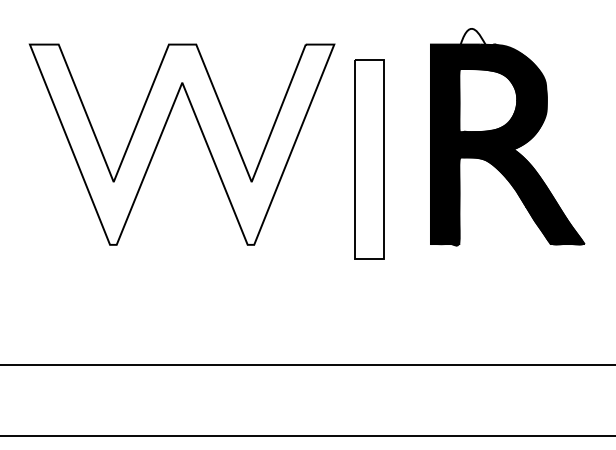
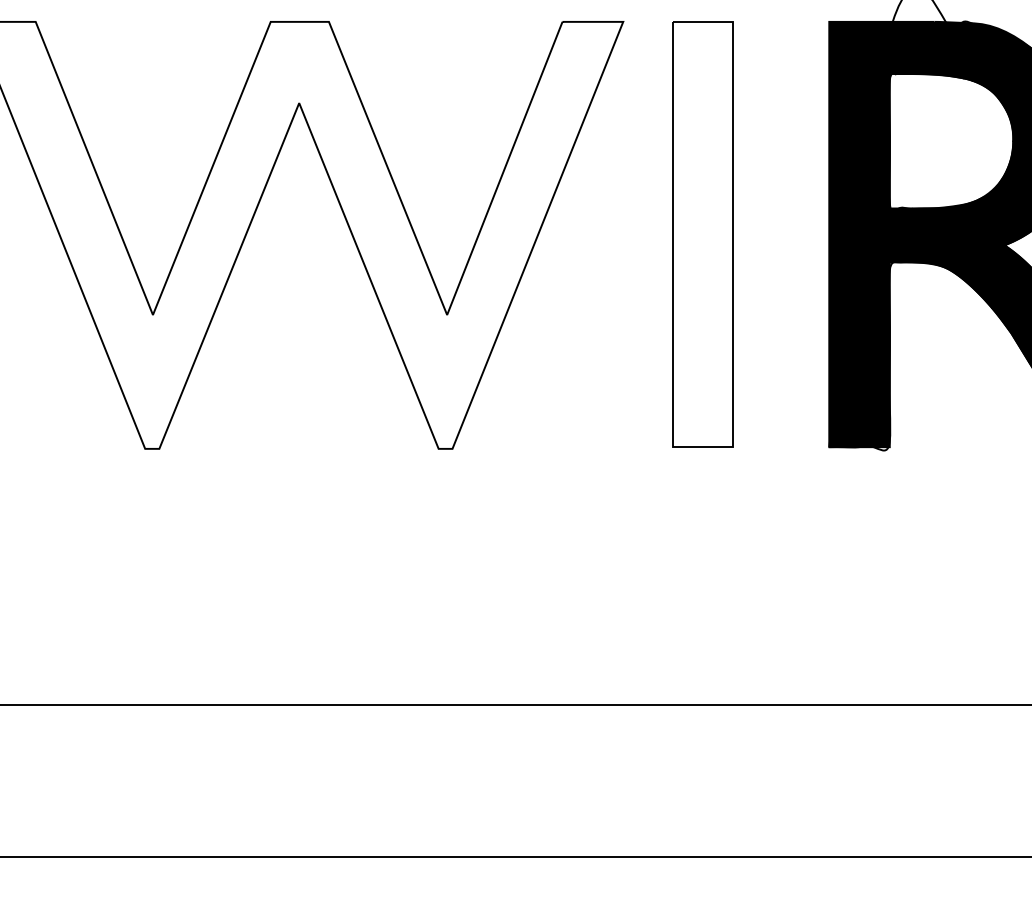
part: (369, 159) -> (702, 234), moved

